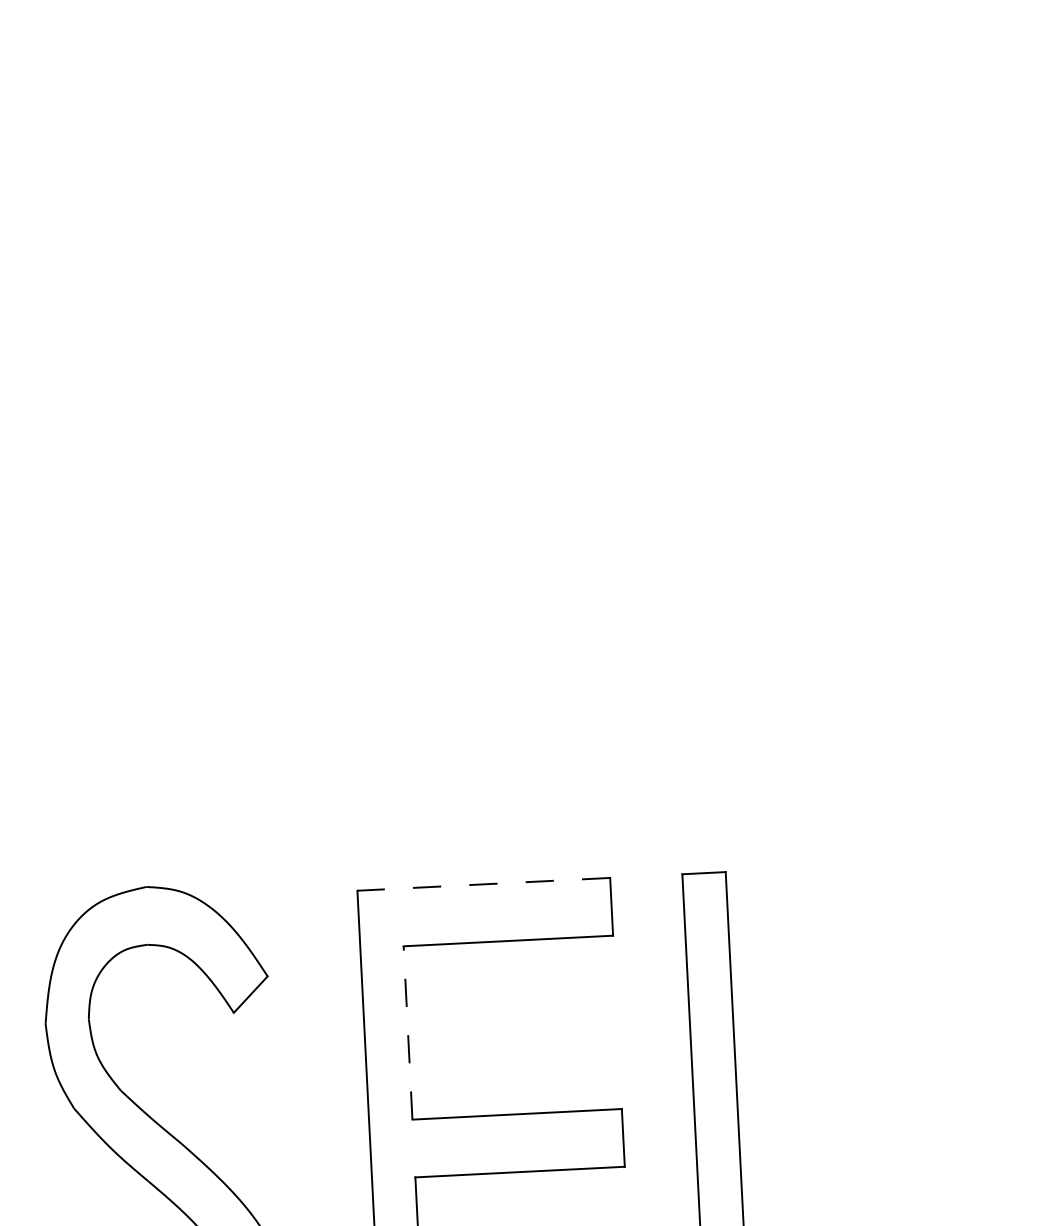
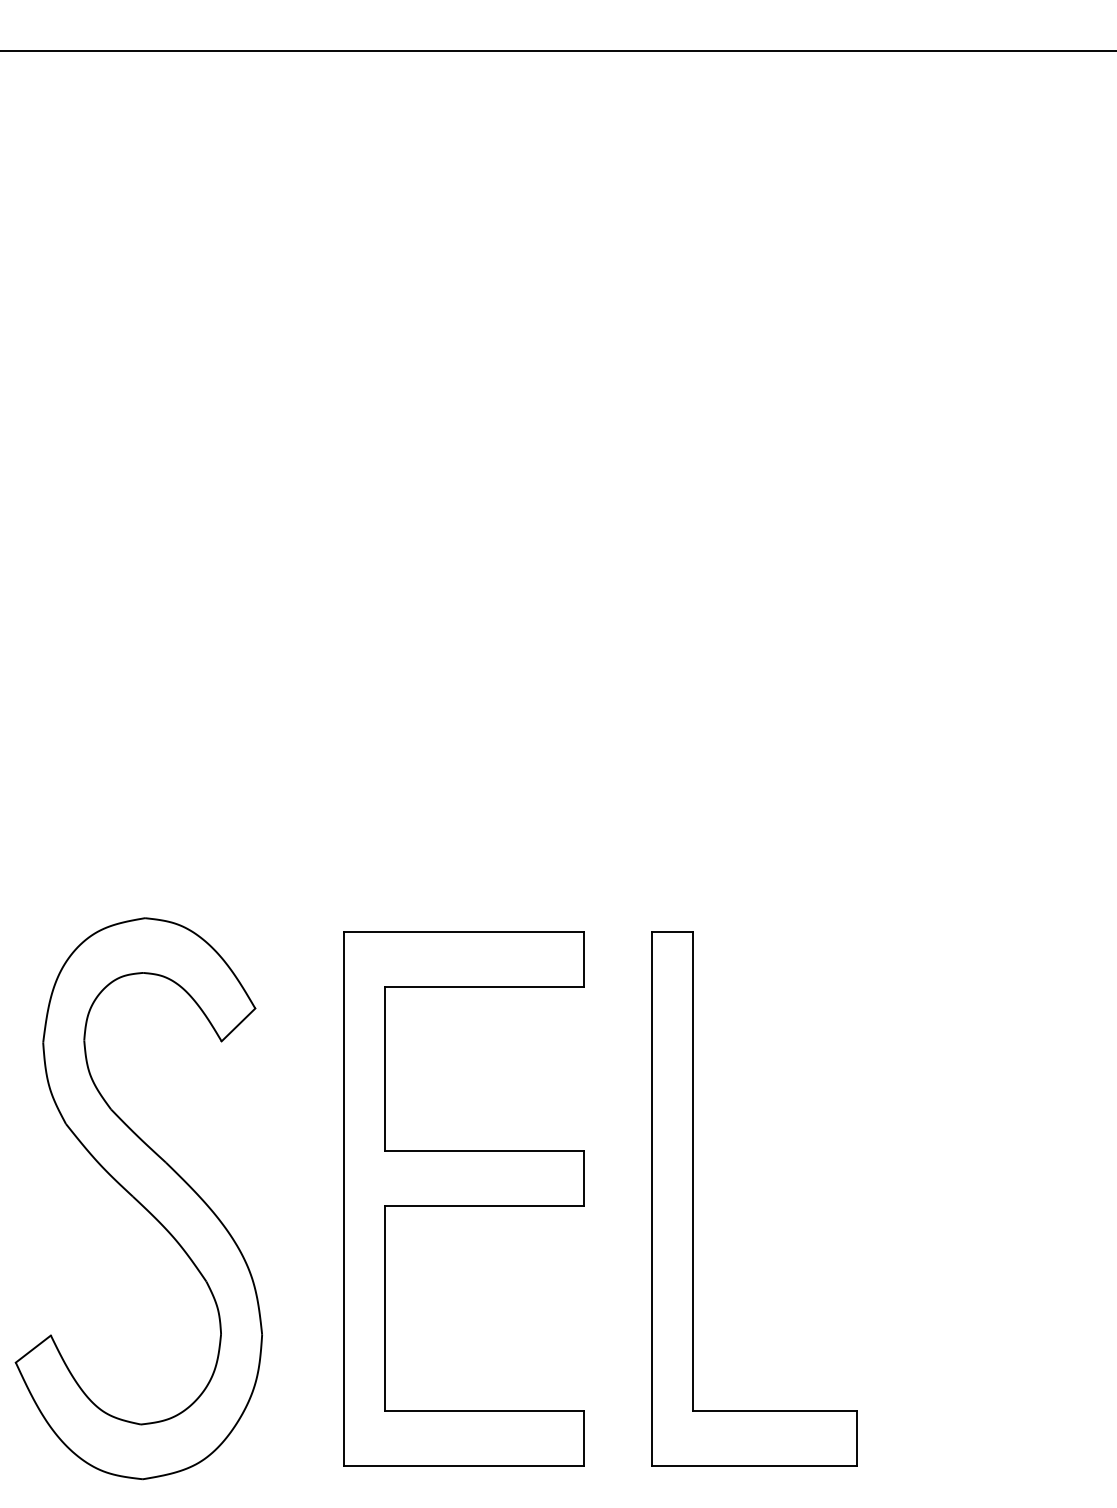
line: (484, 883) -> (464, 931), dashed -> solid
line: (408, 1032) -> (385, 1068), dashed -> solid

